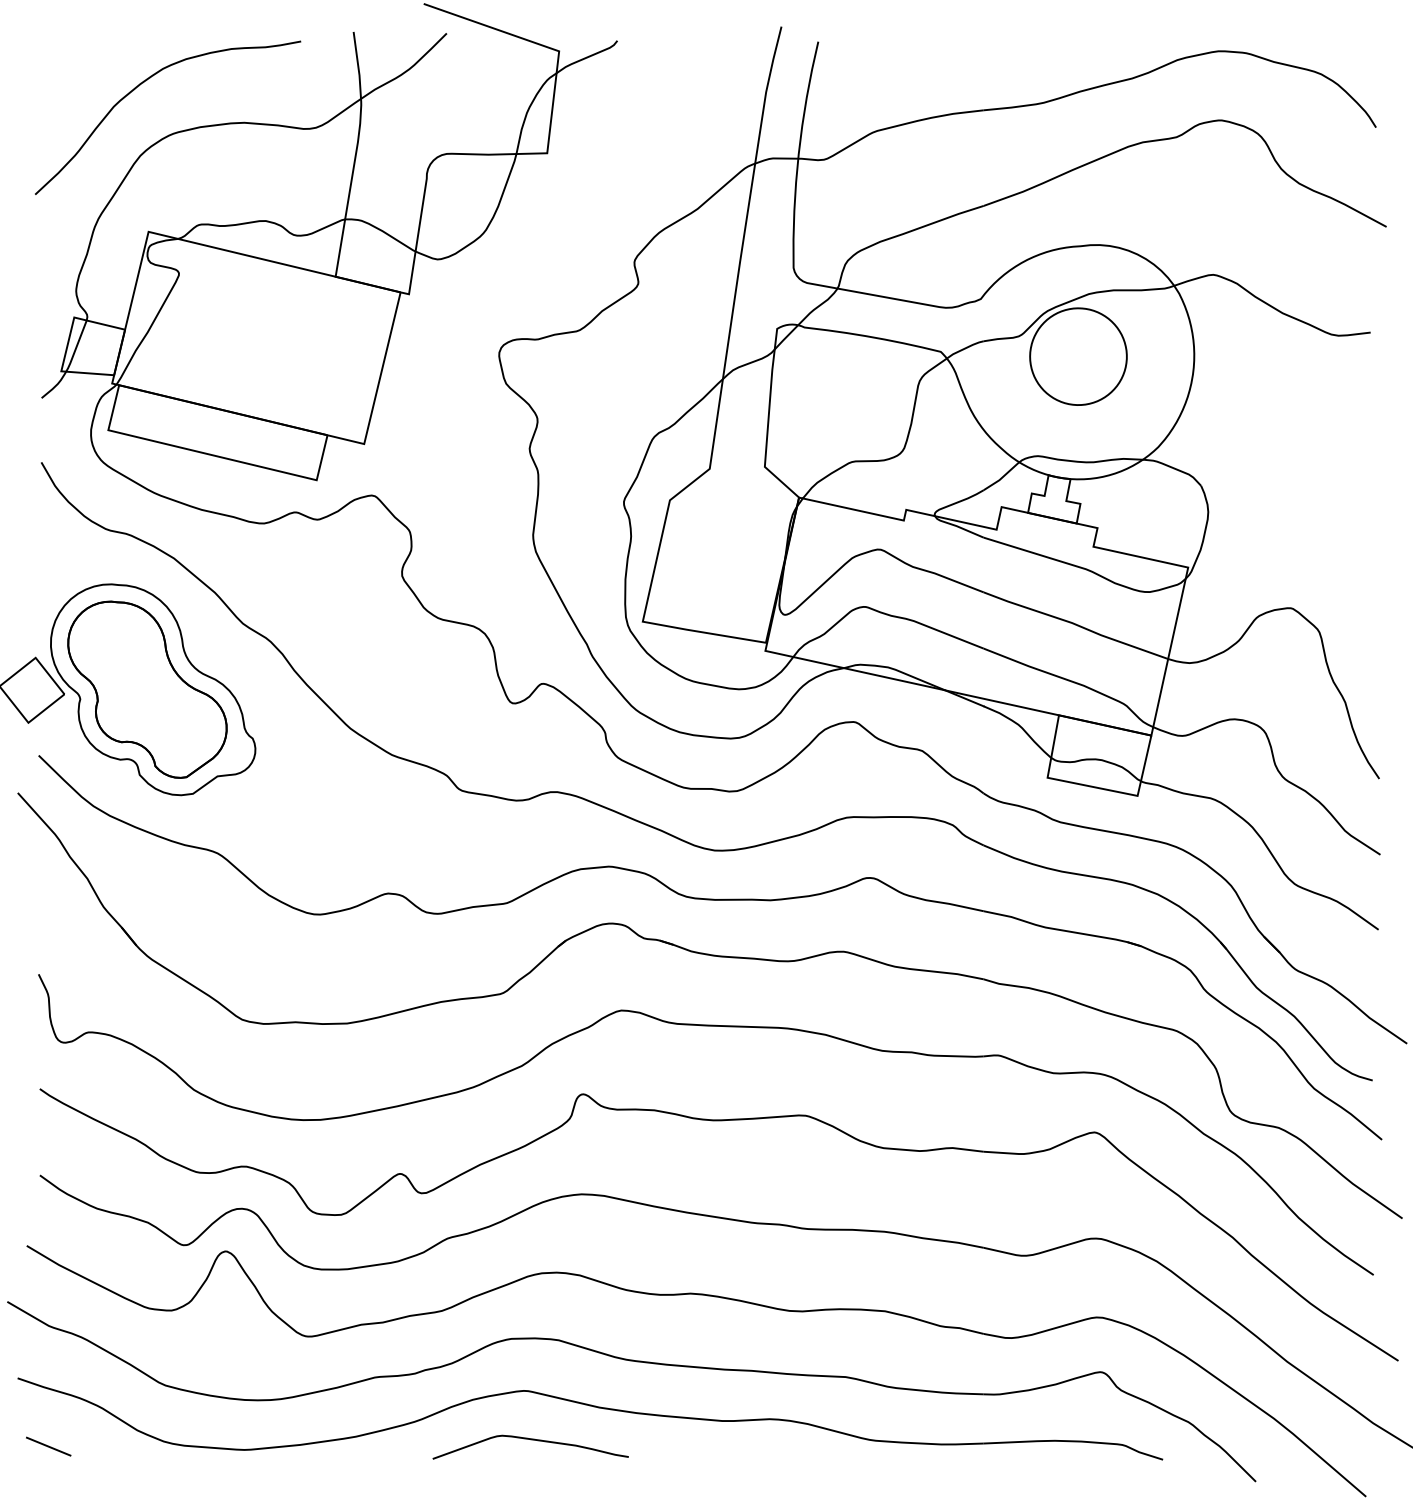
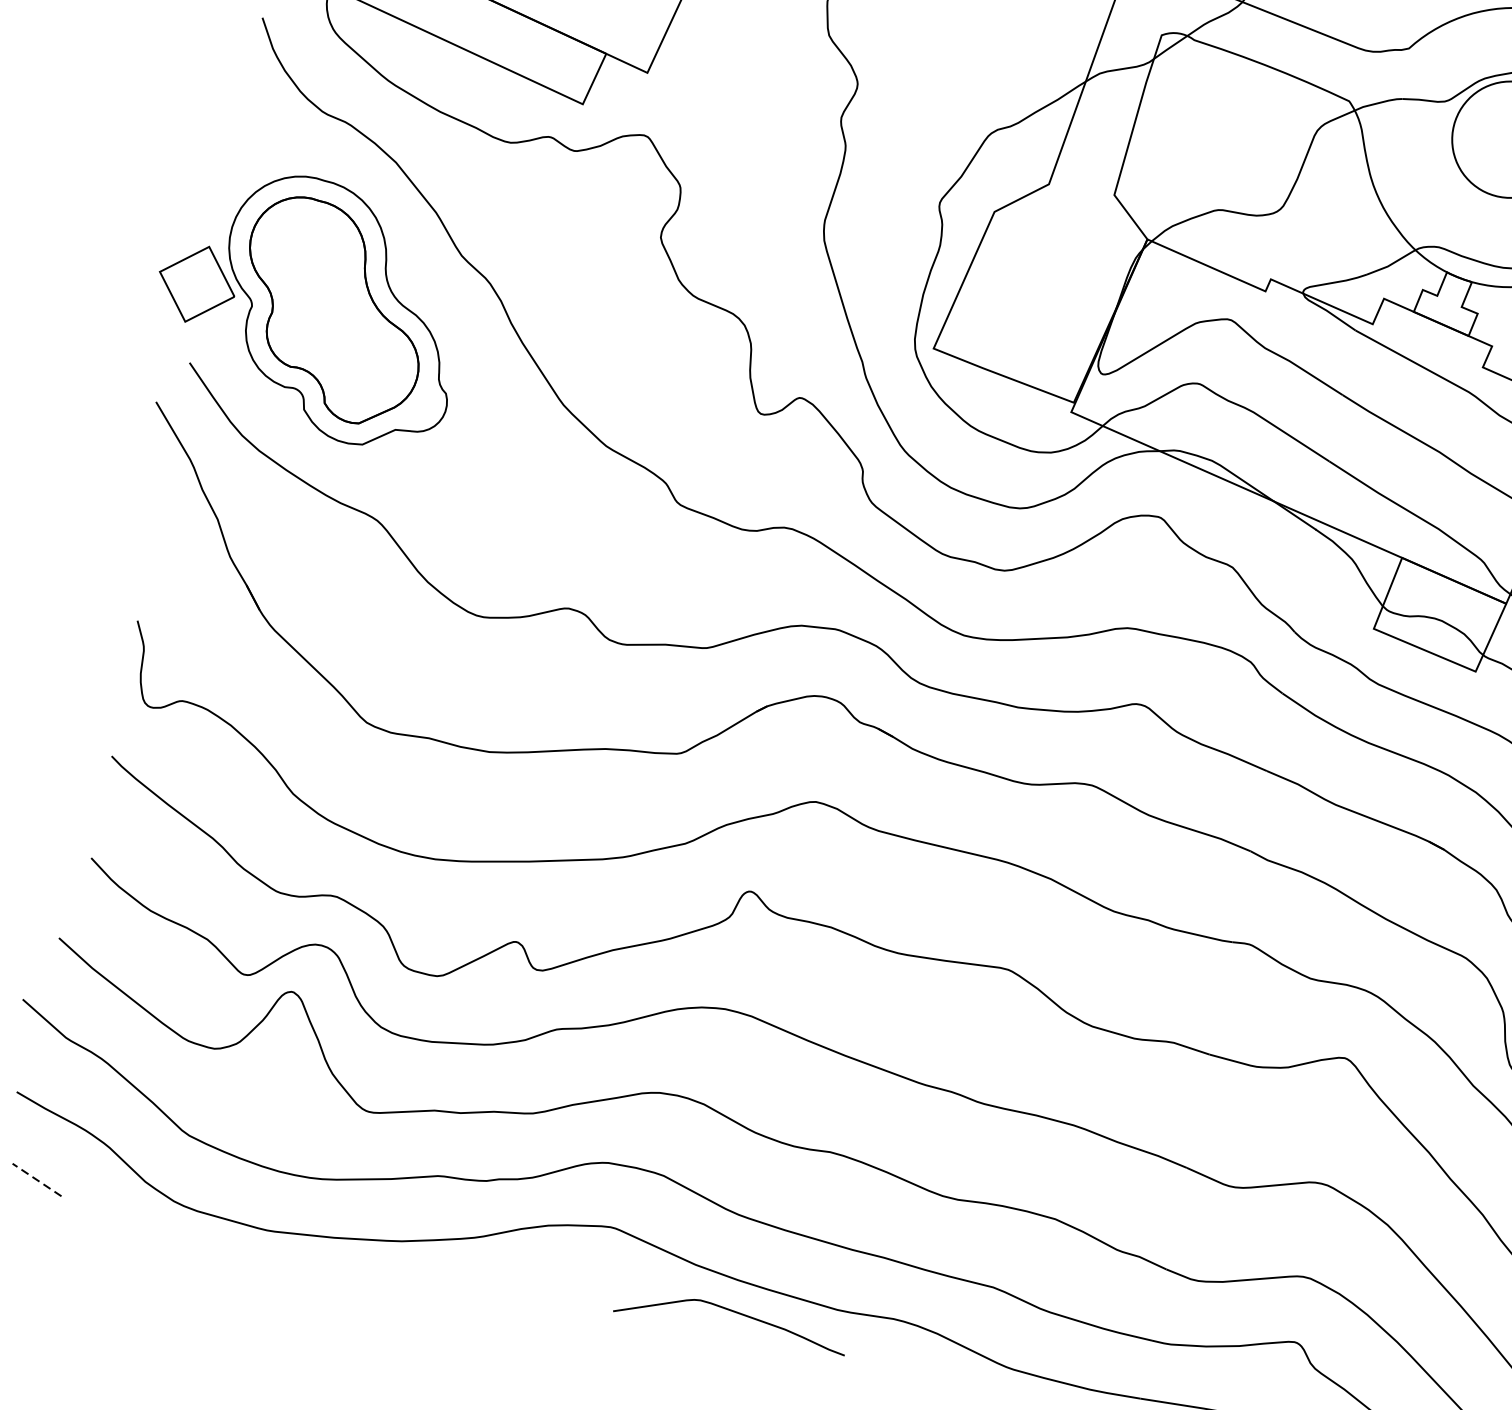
curve: (530, 1440) -> (732, 1312), moved
line: (48, 1446) -> (36, 1179), solid -> dashed

